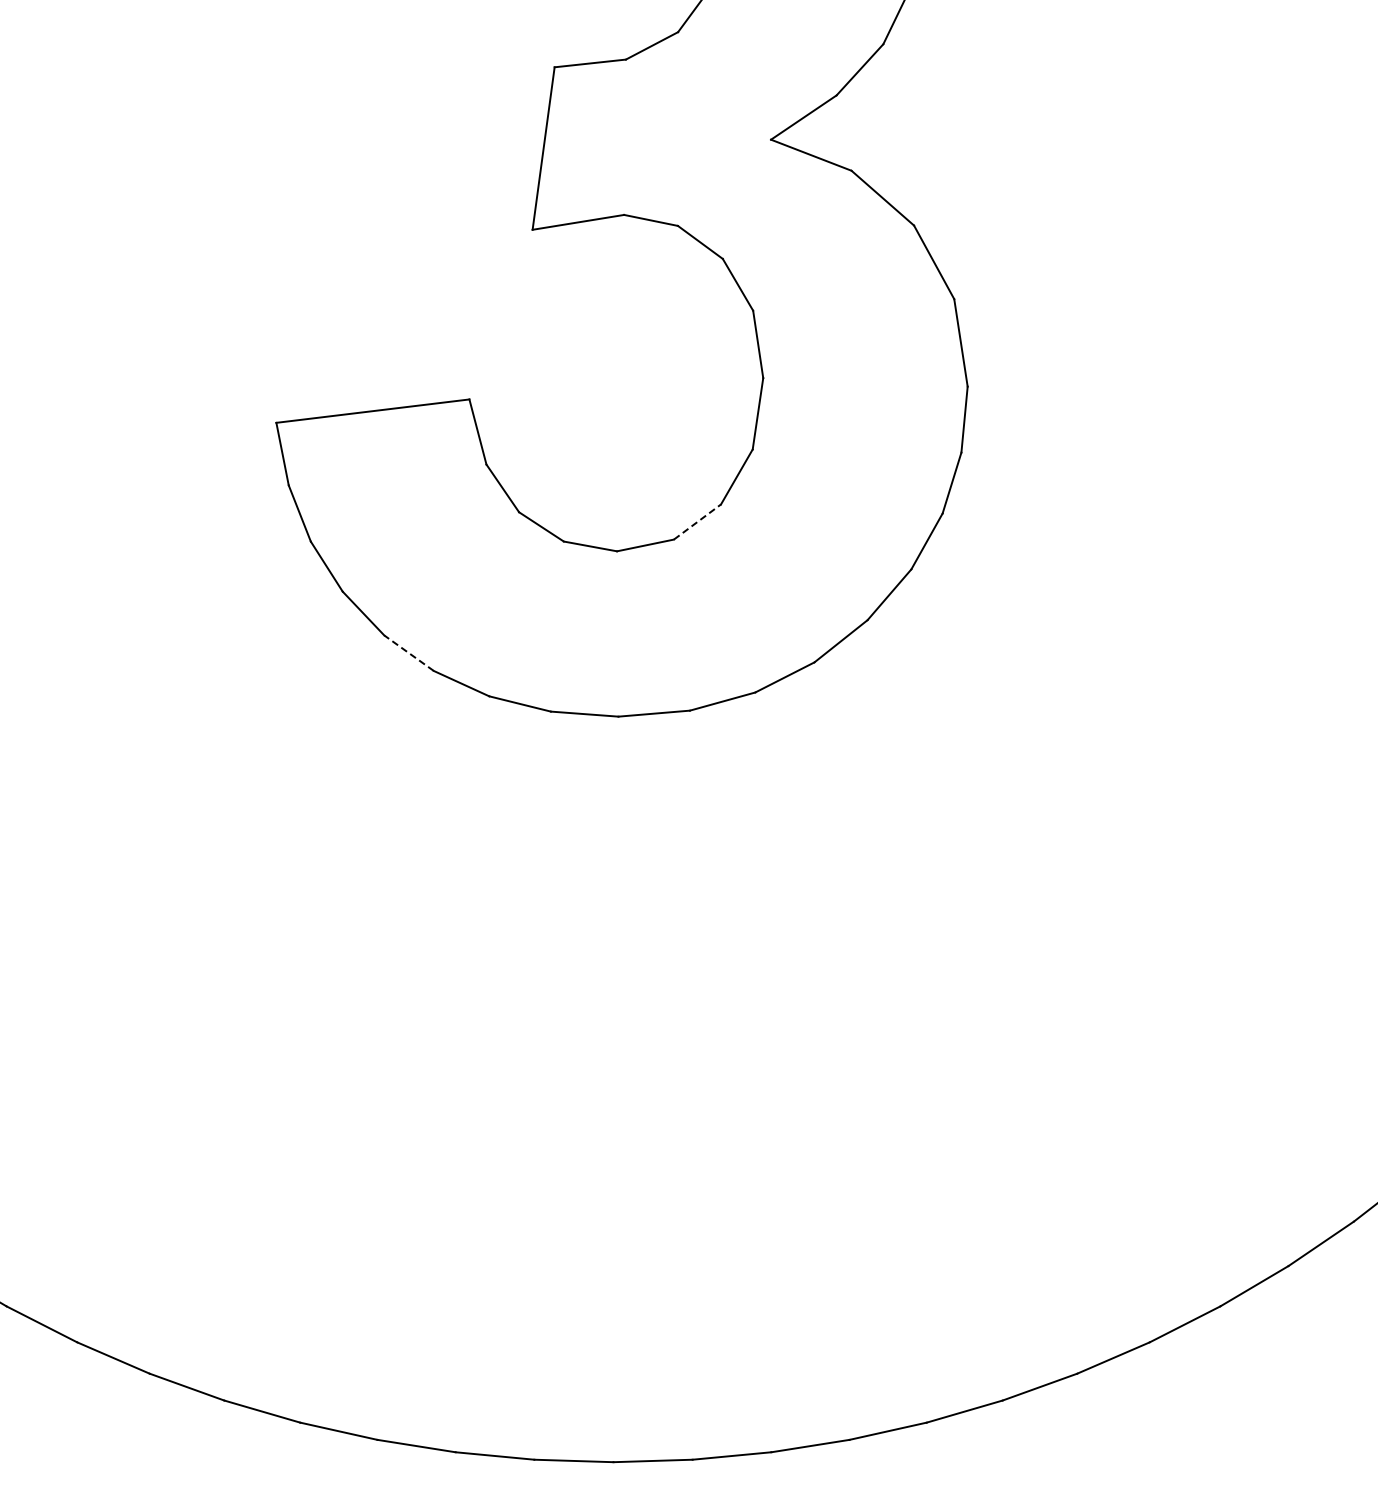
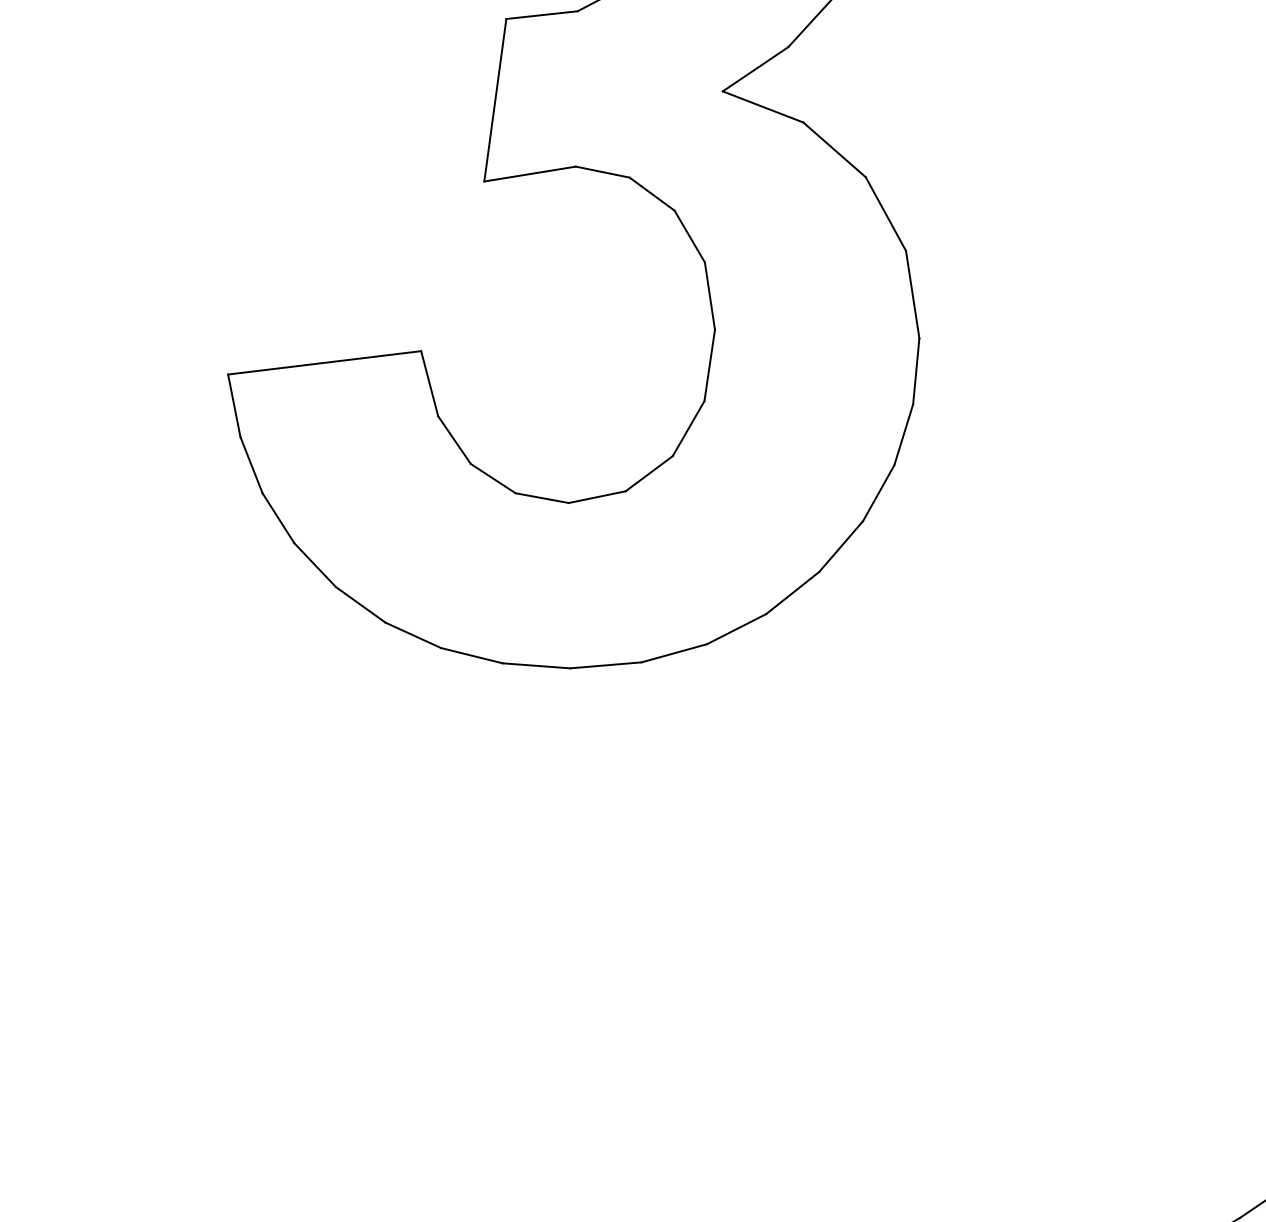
line: (697, 521) -> (649, 473), dashed -> solid
line: (408, 652) -> (360, 604), dashed -> solid

